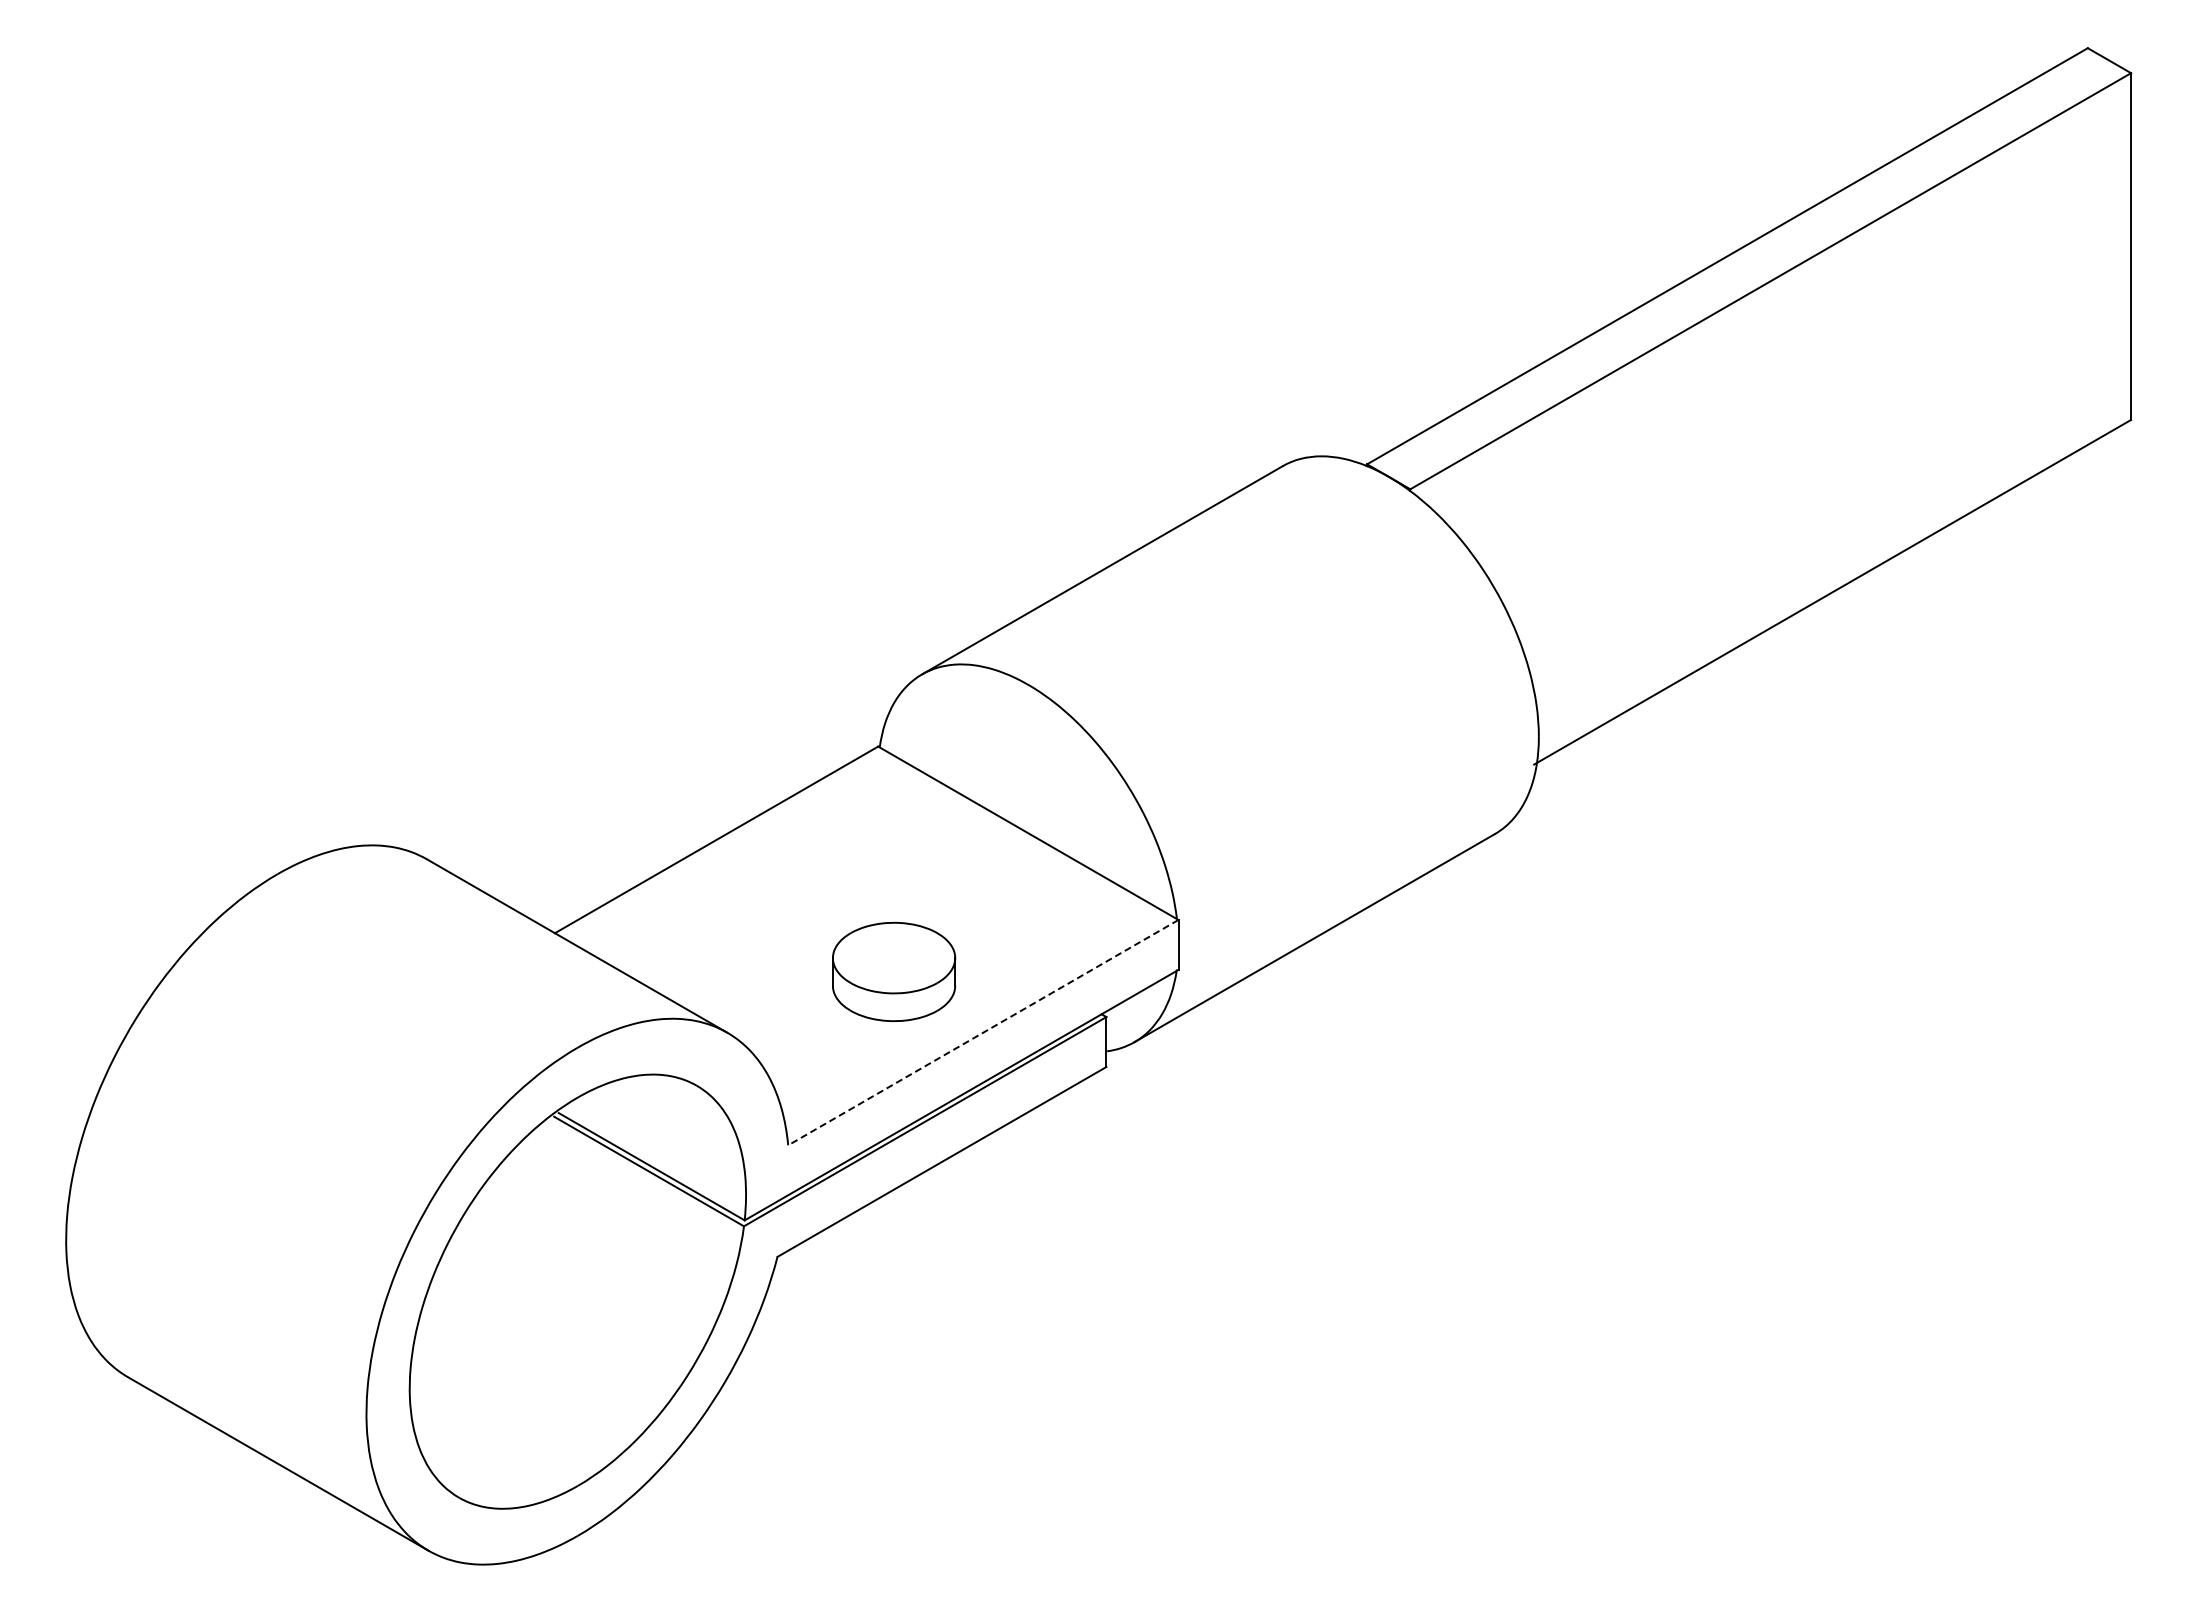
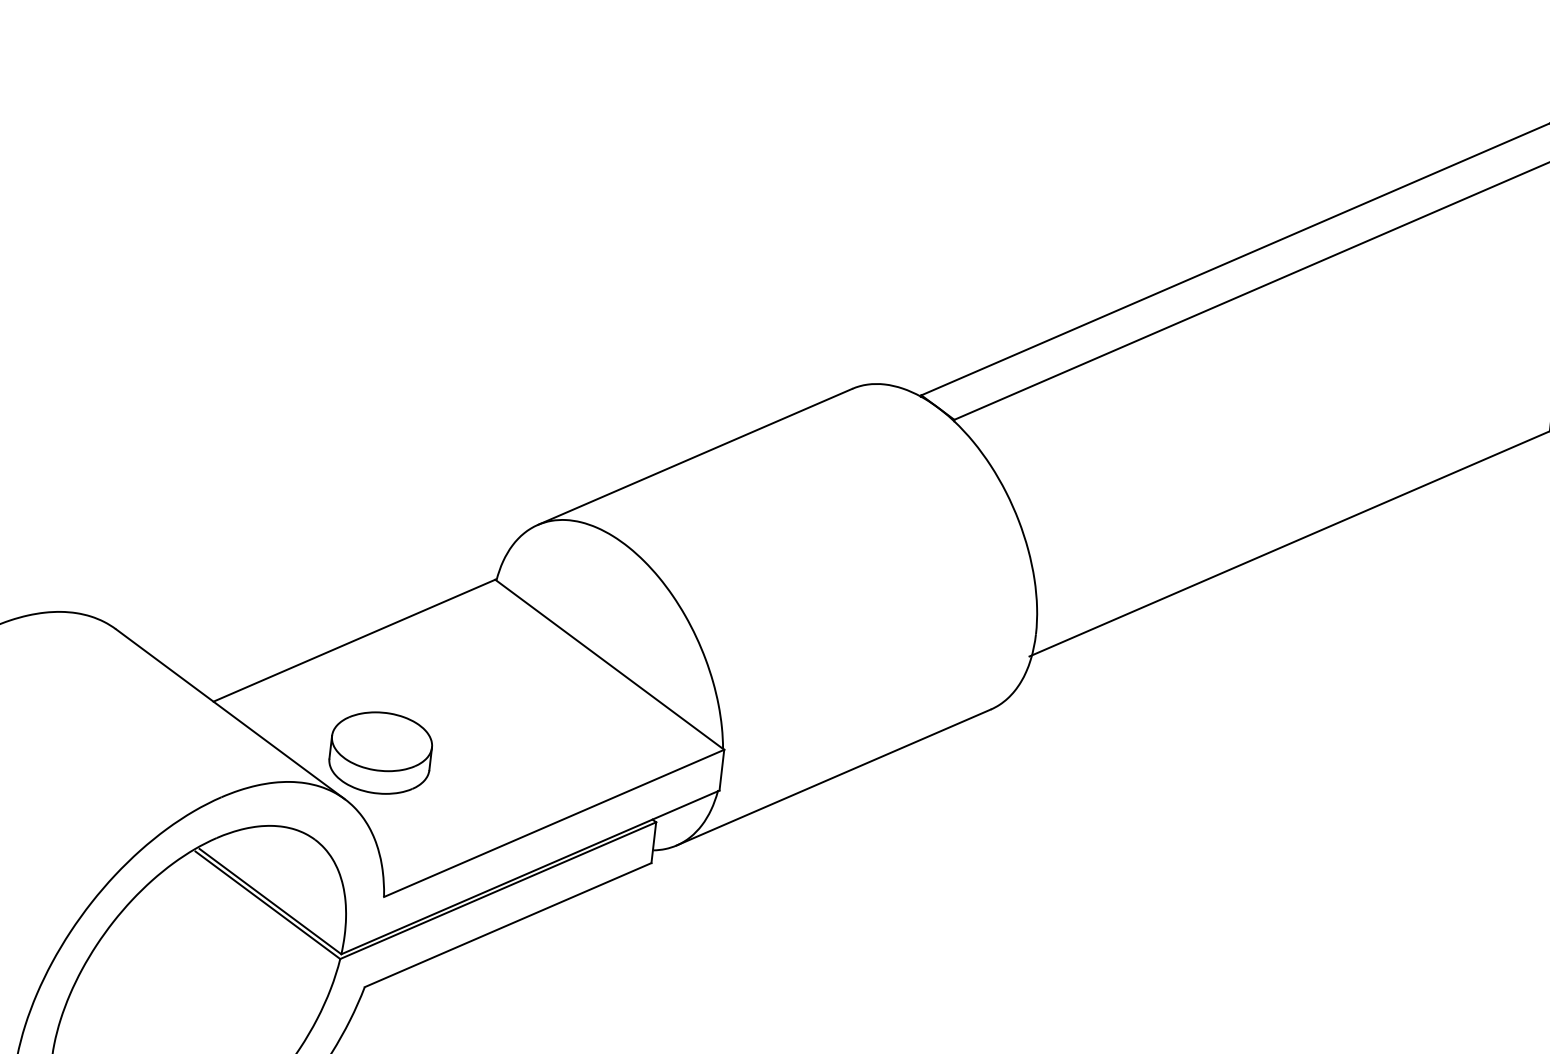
part: (894, 971) -> (381, 752), moved
line: (982, 1032) -> (553, 823), dashed -> solid

